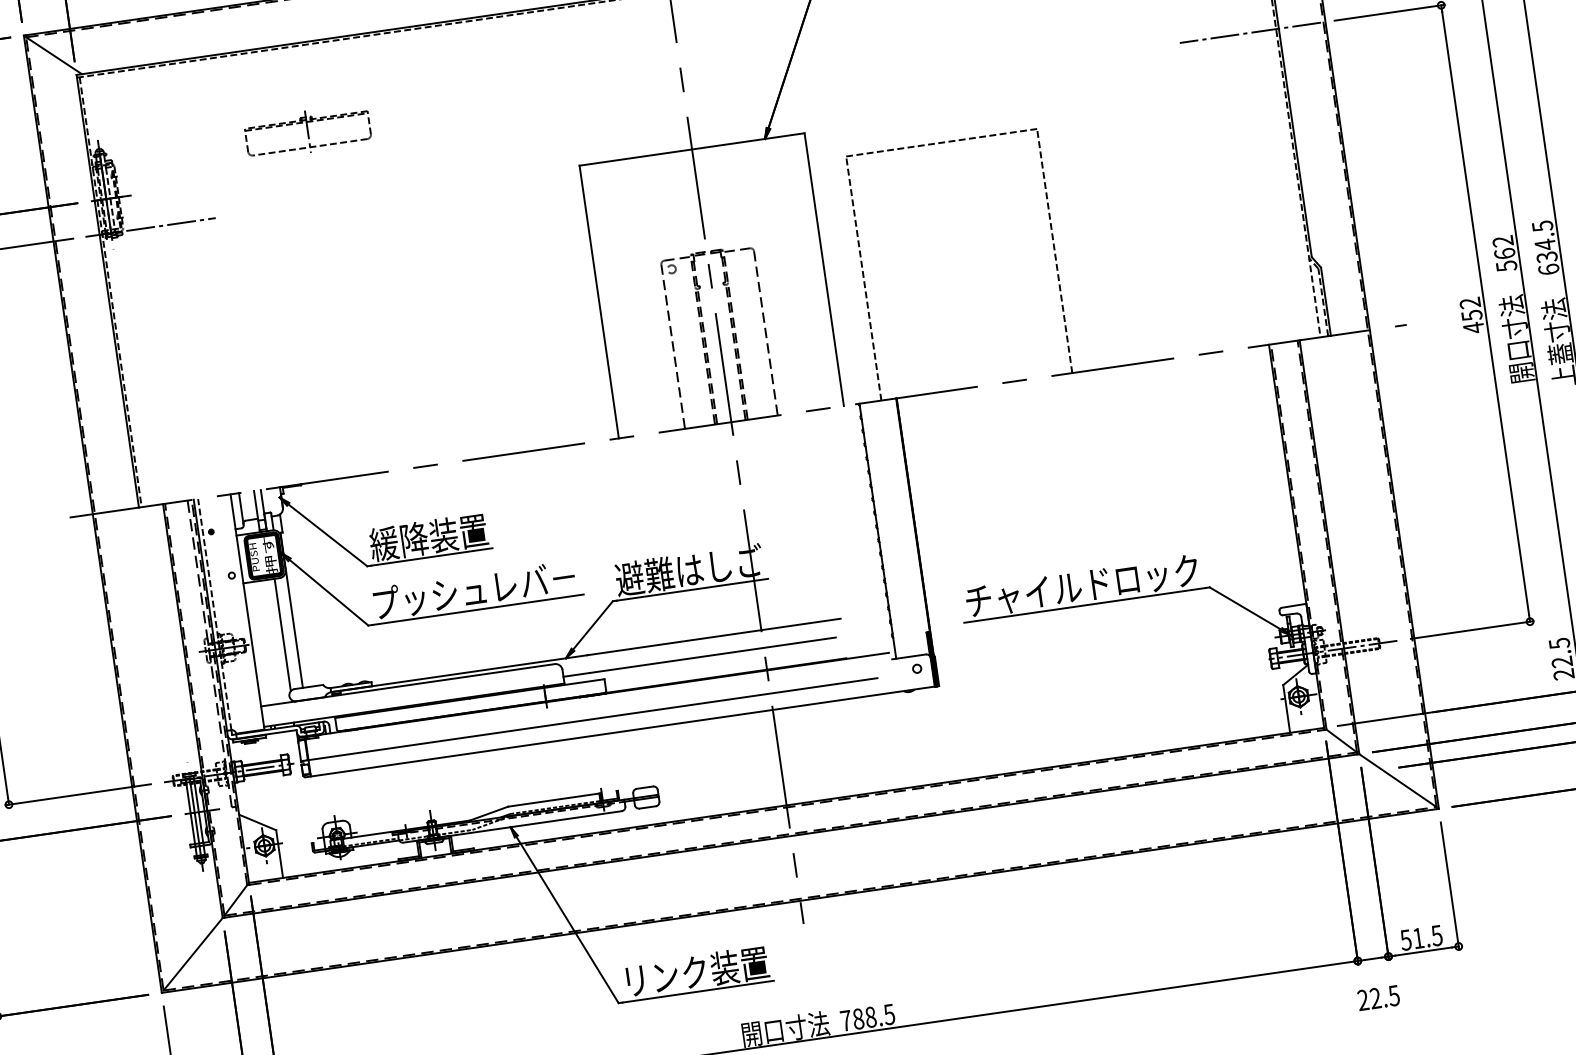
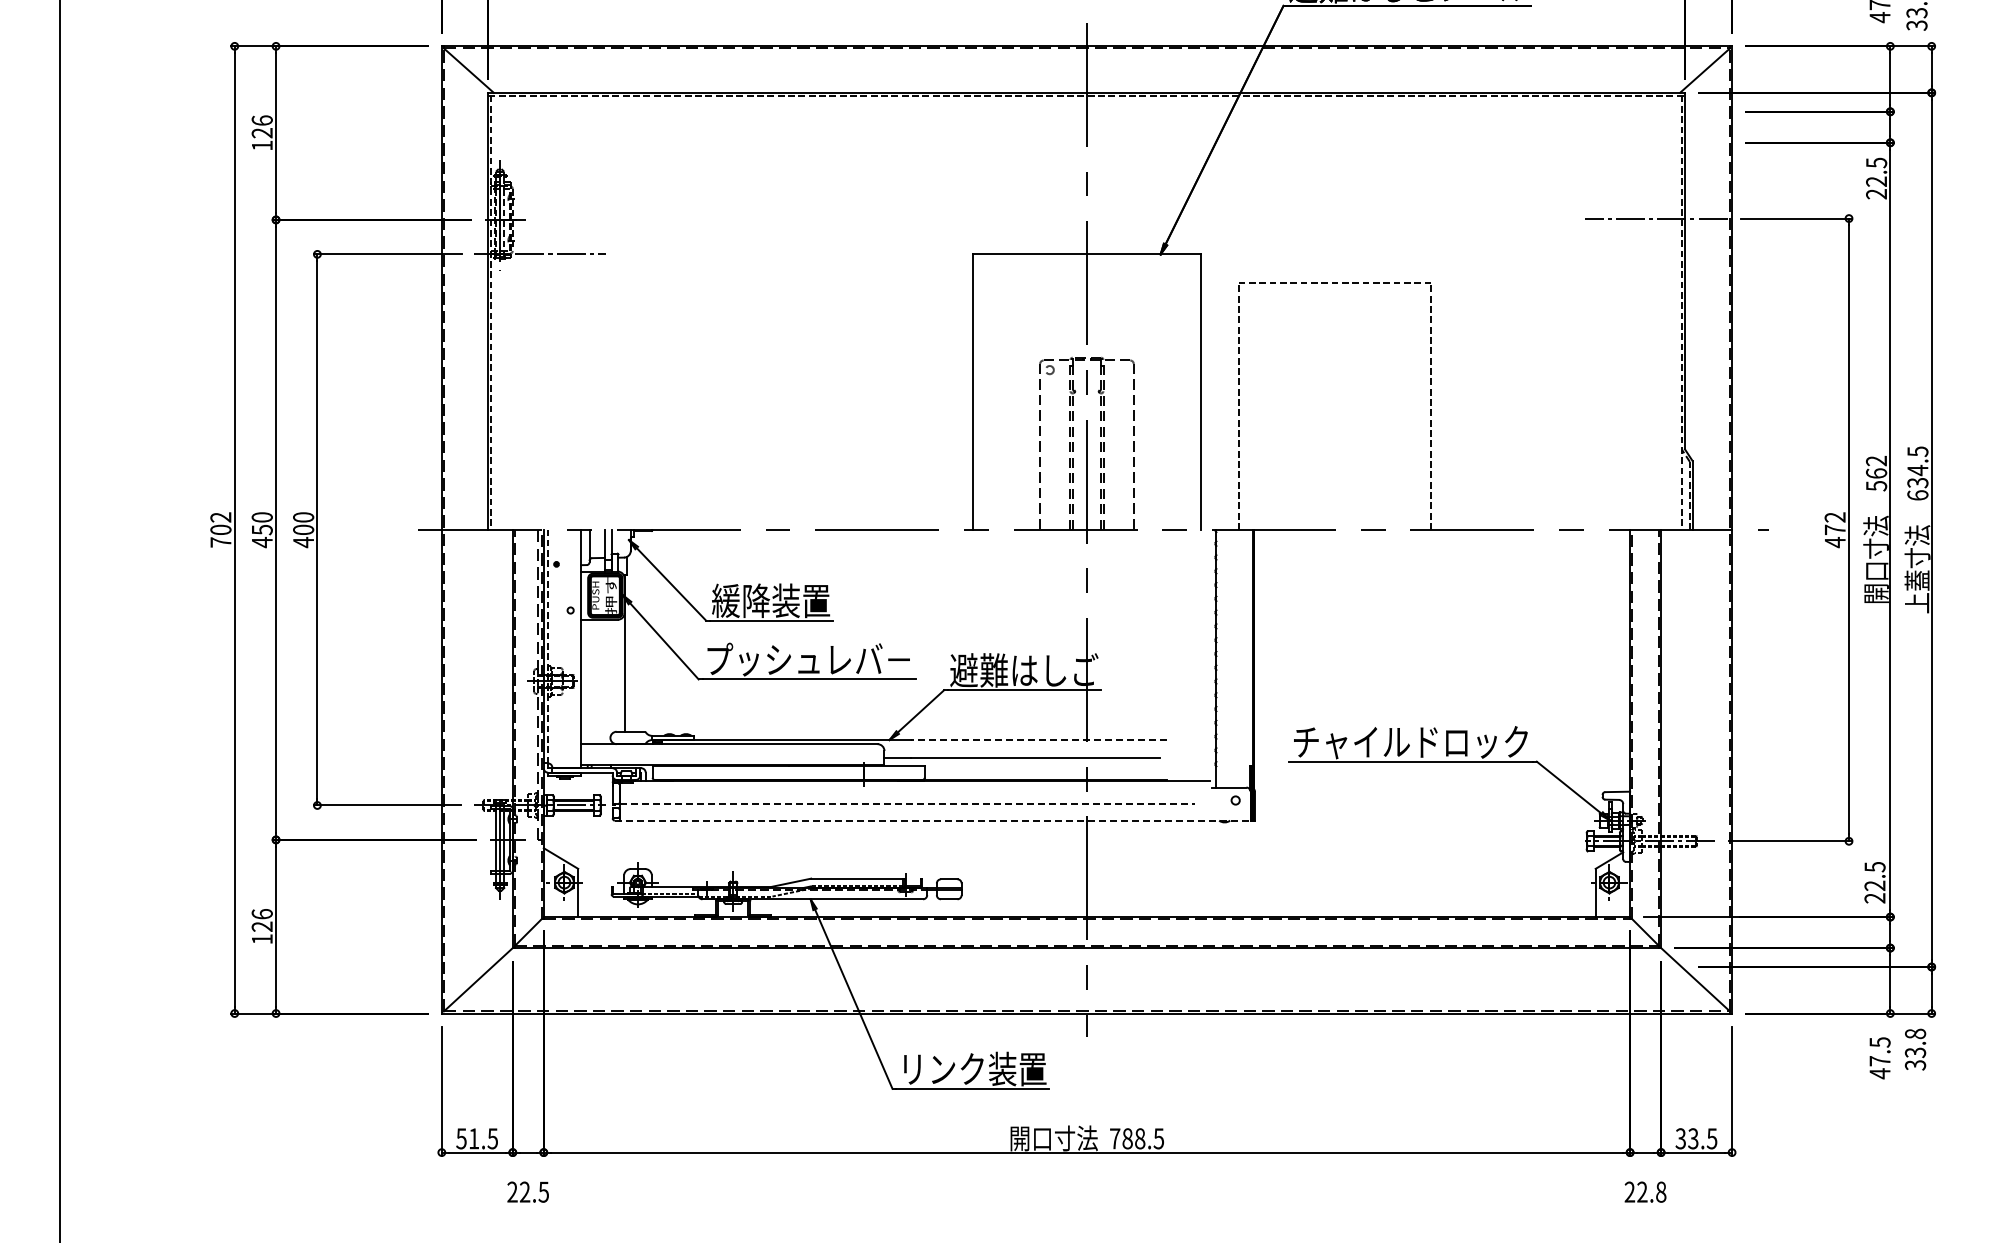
part: (307, 131) -> (708, 181), removed
text: (1472, 315) -> (1835, 529), 452 -> 472
line: (282, 634) -> (612, 676), removed
line: (713, 637) -> (1038, 740), solid -> dashed
line: (593, 719) -> (908, 804), solid -> dashed
line: (619, 731) -> (932, 820), solid -> dashed
text: (1412, 938) -> (1687, 1138), 51.5 -> 33.5
text: (1393, 995) -> (1660, 1191), 22.5 -> 22.8

